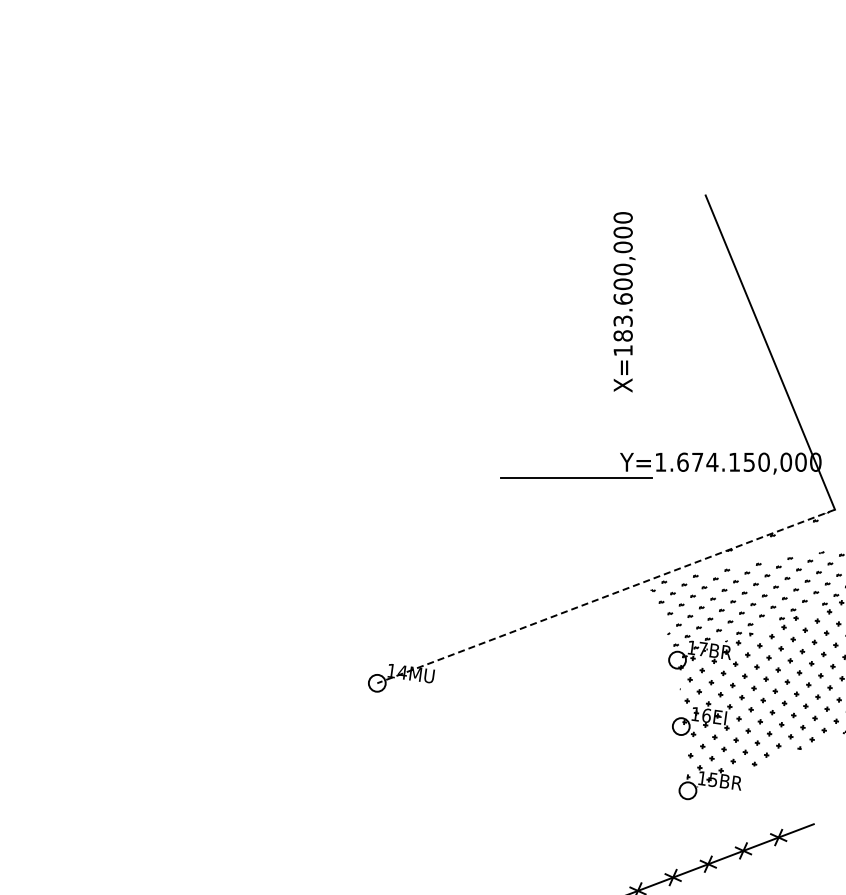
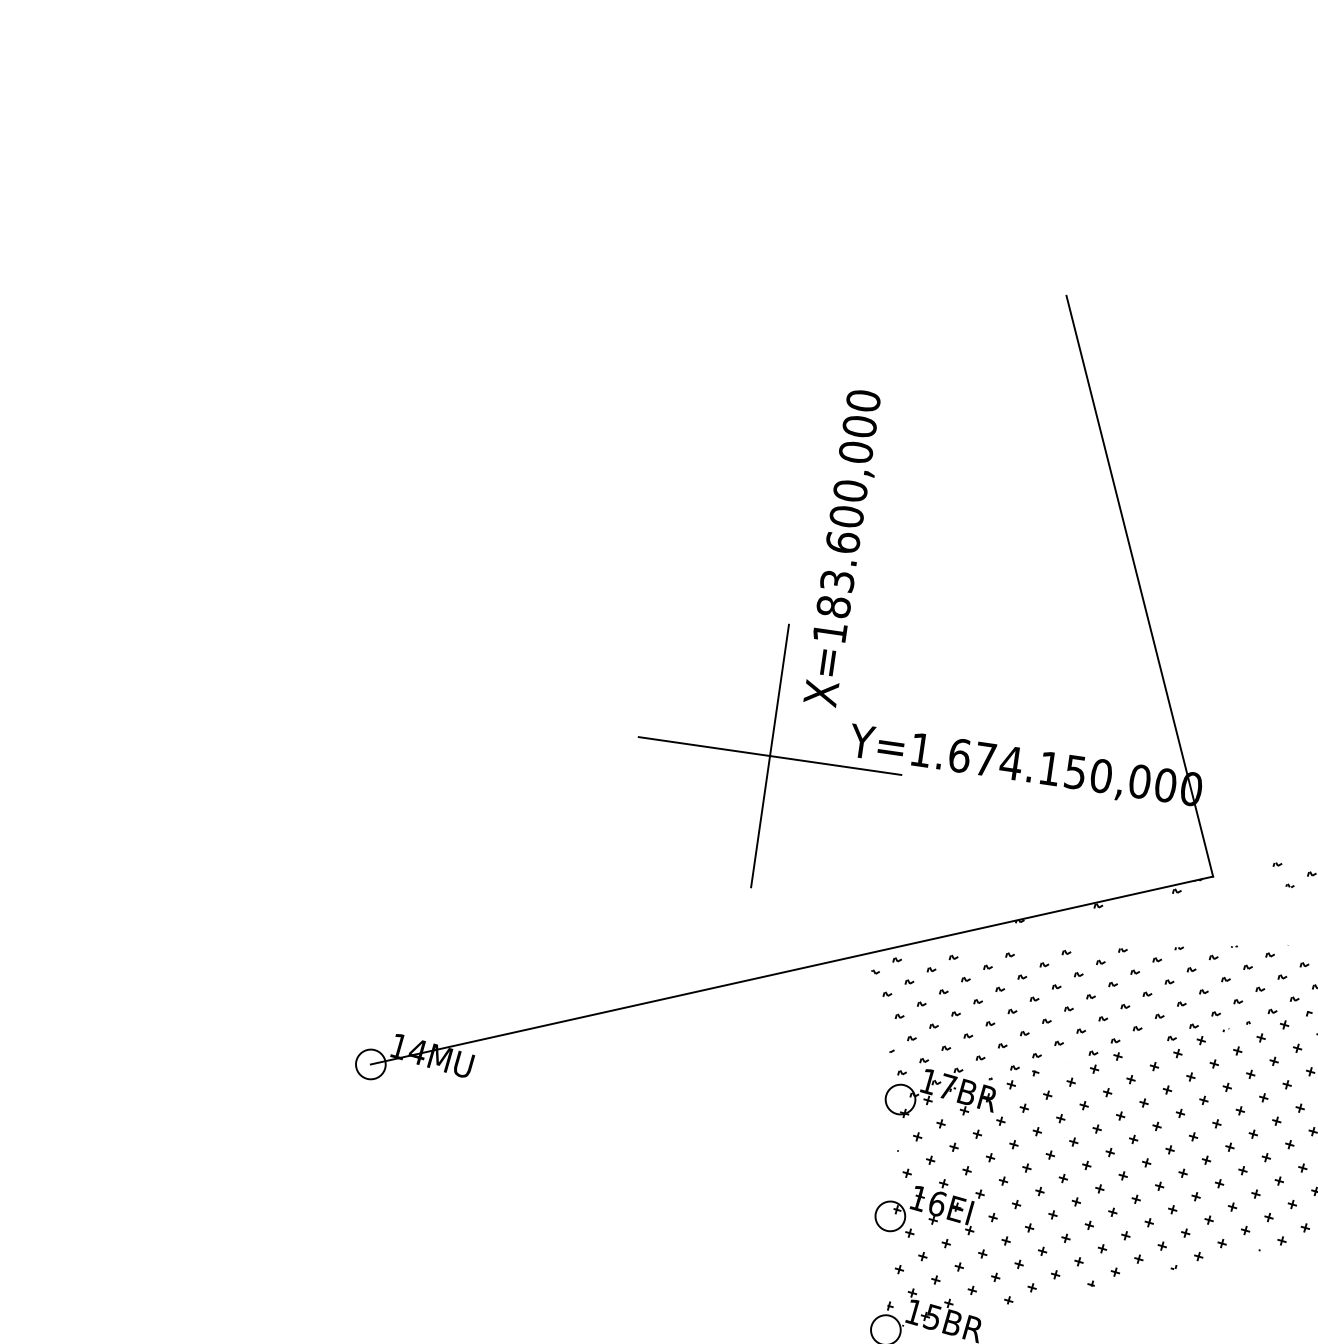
text: (624, 302) -> (844, 548), moved
line: (576, 477) -> (770, 755), added
line: (606, 596) -> (792, 970), dashed -> solid

